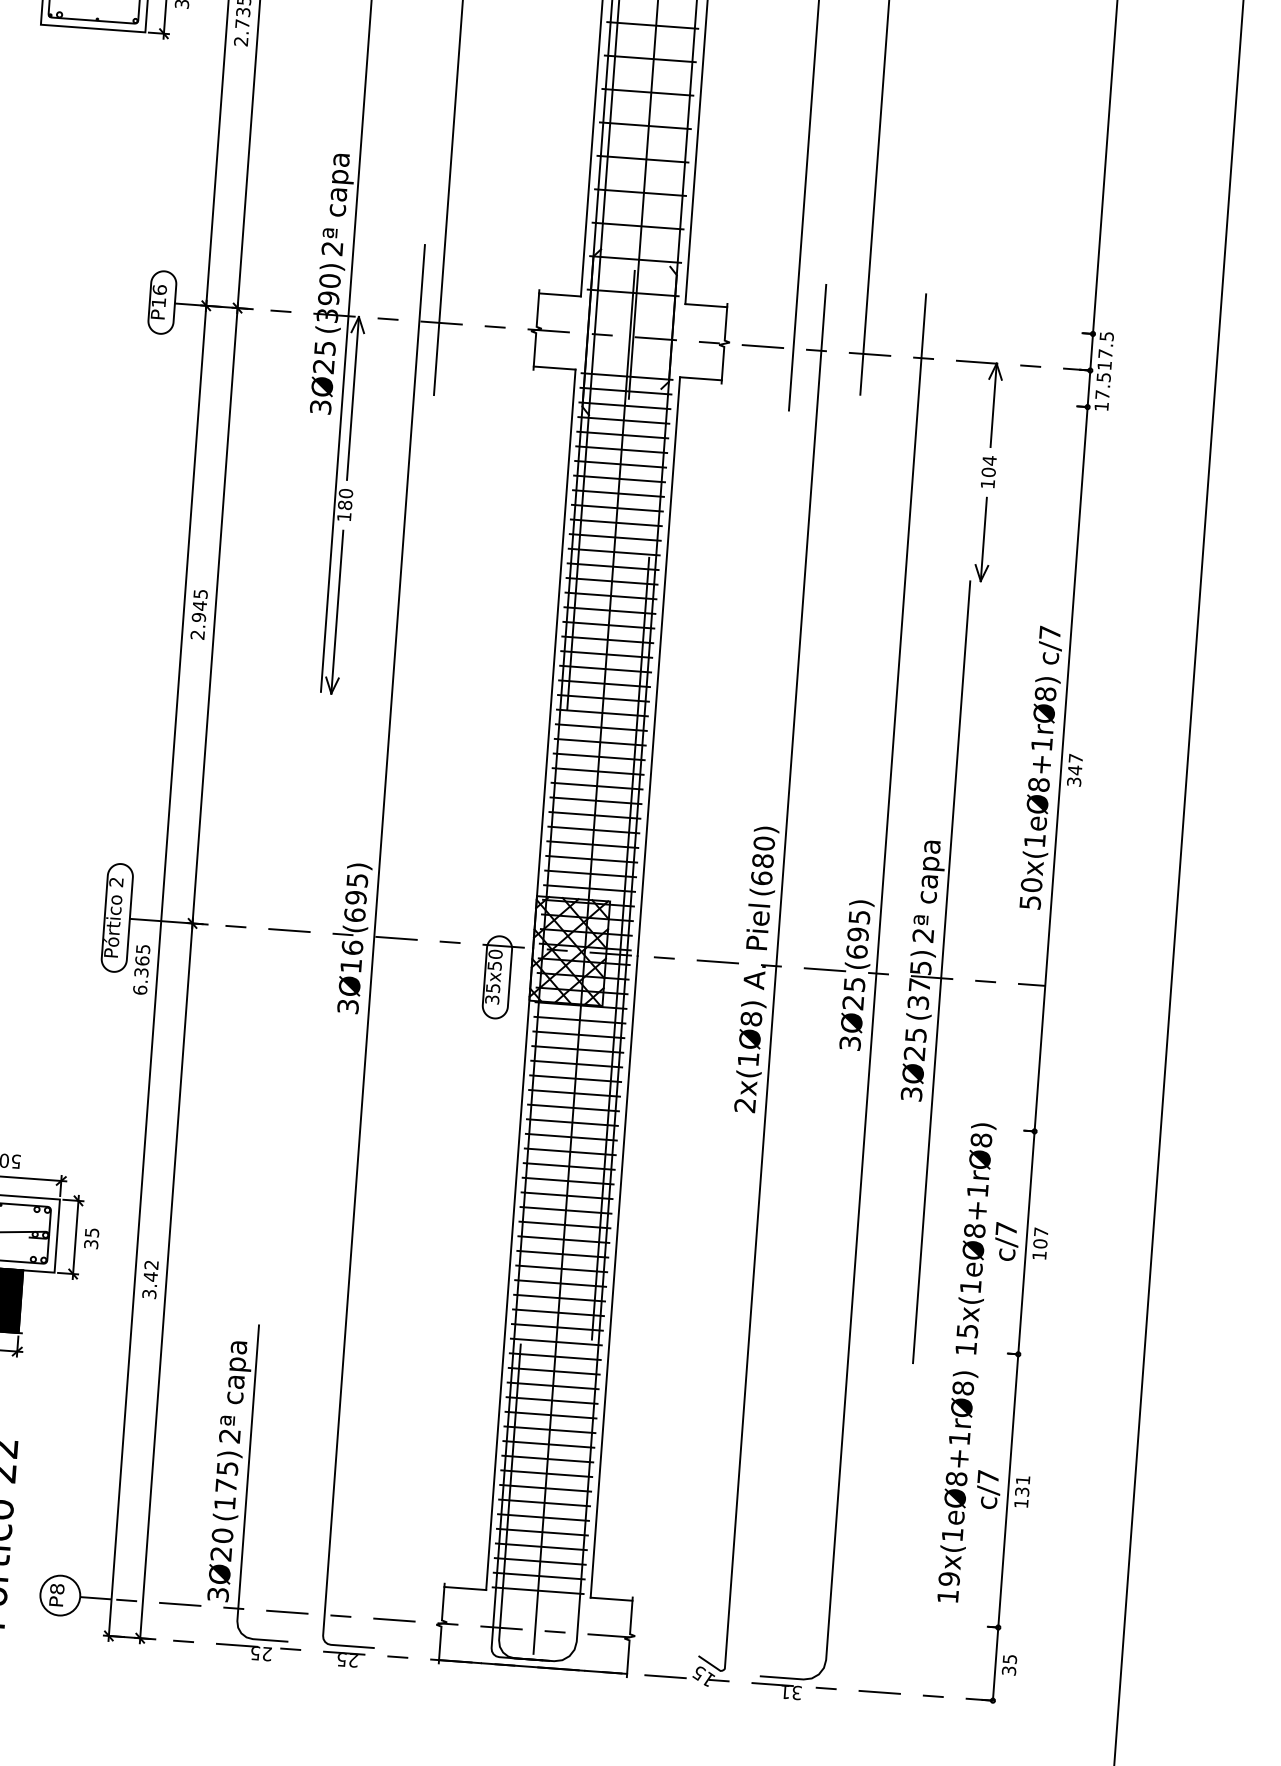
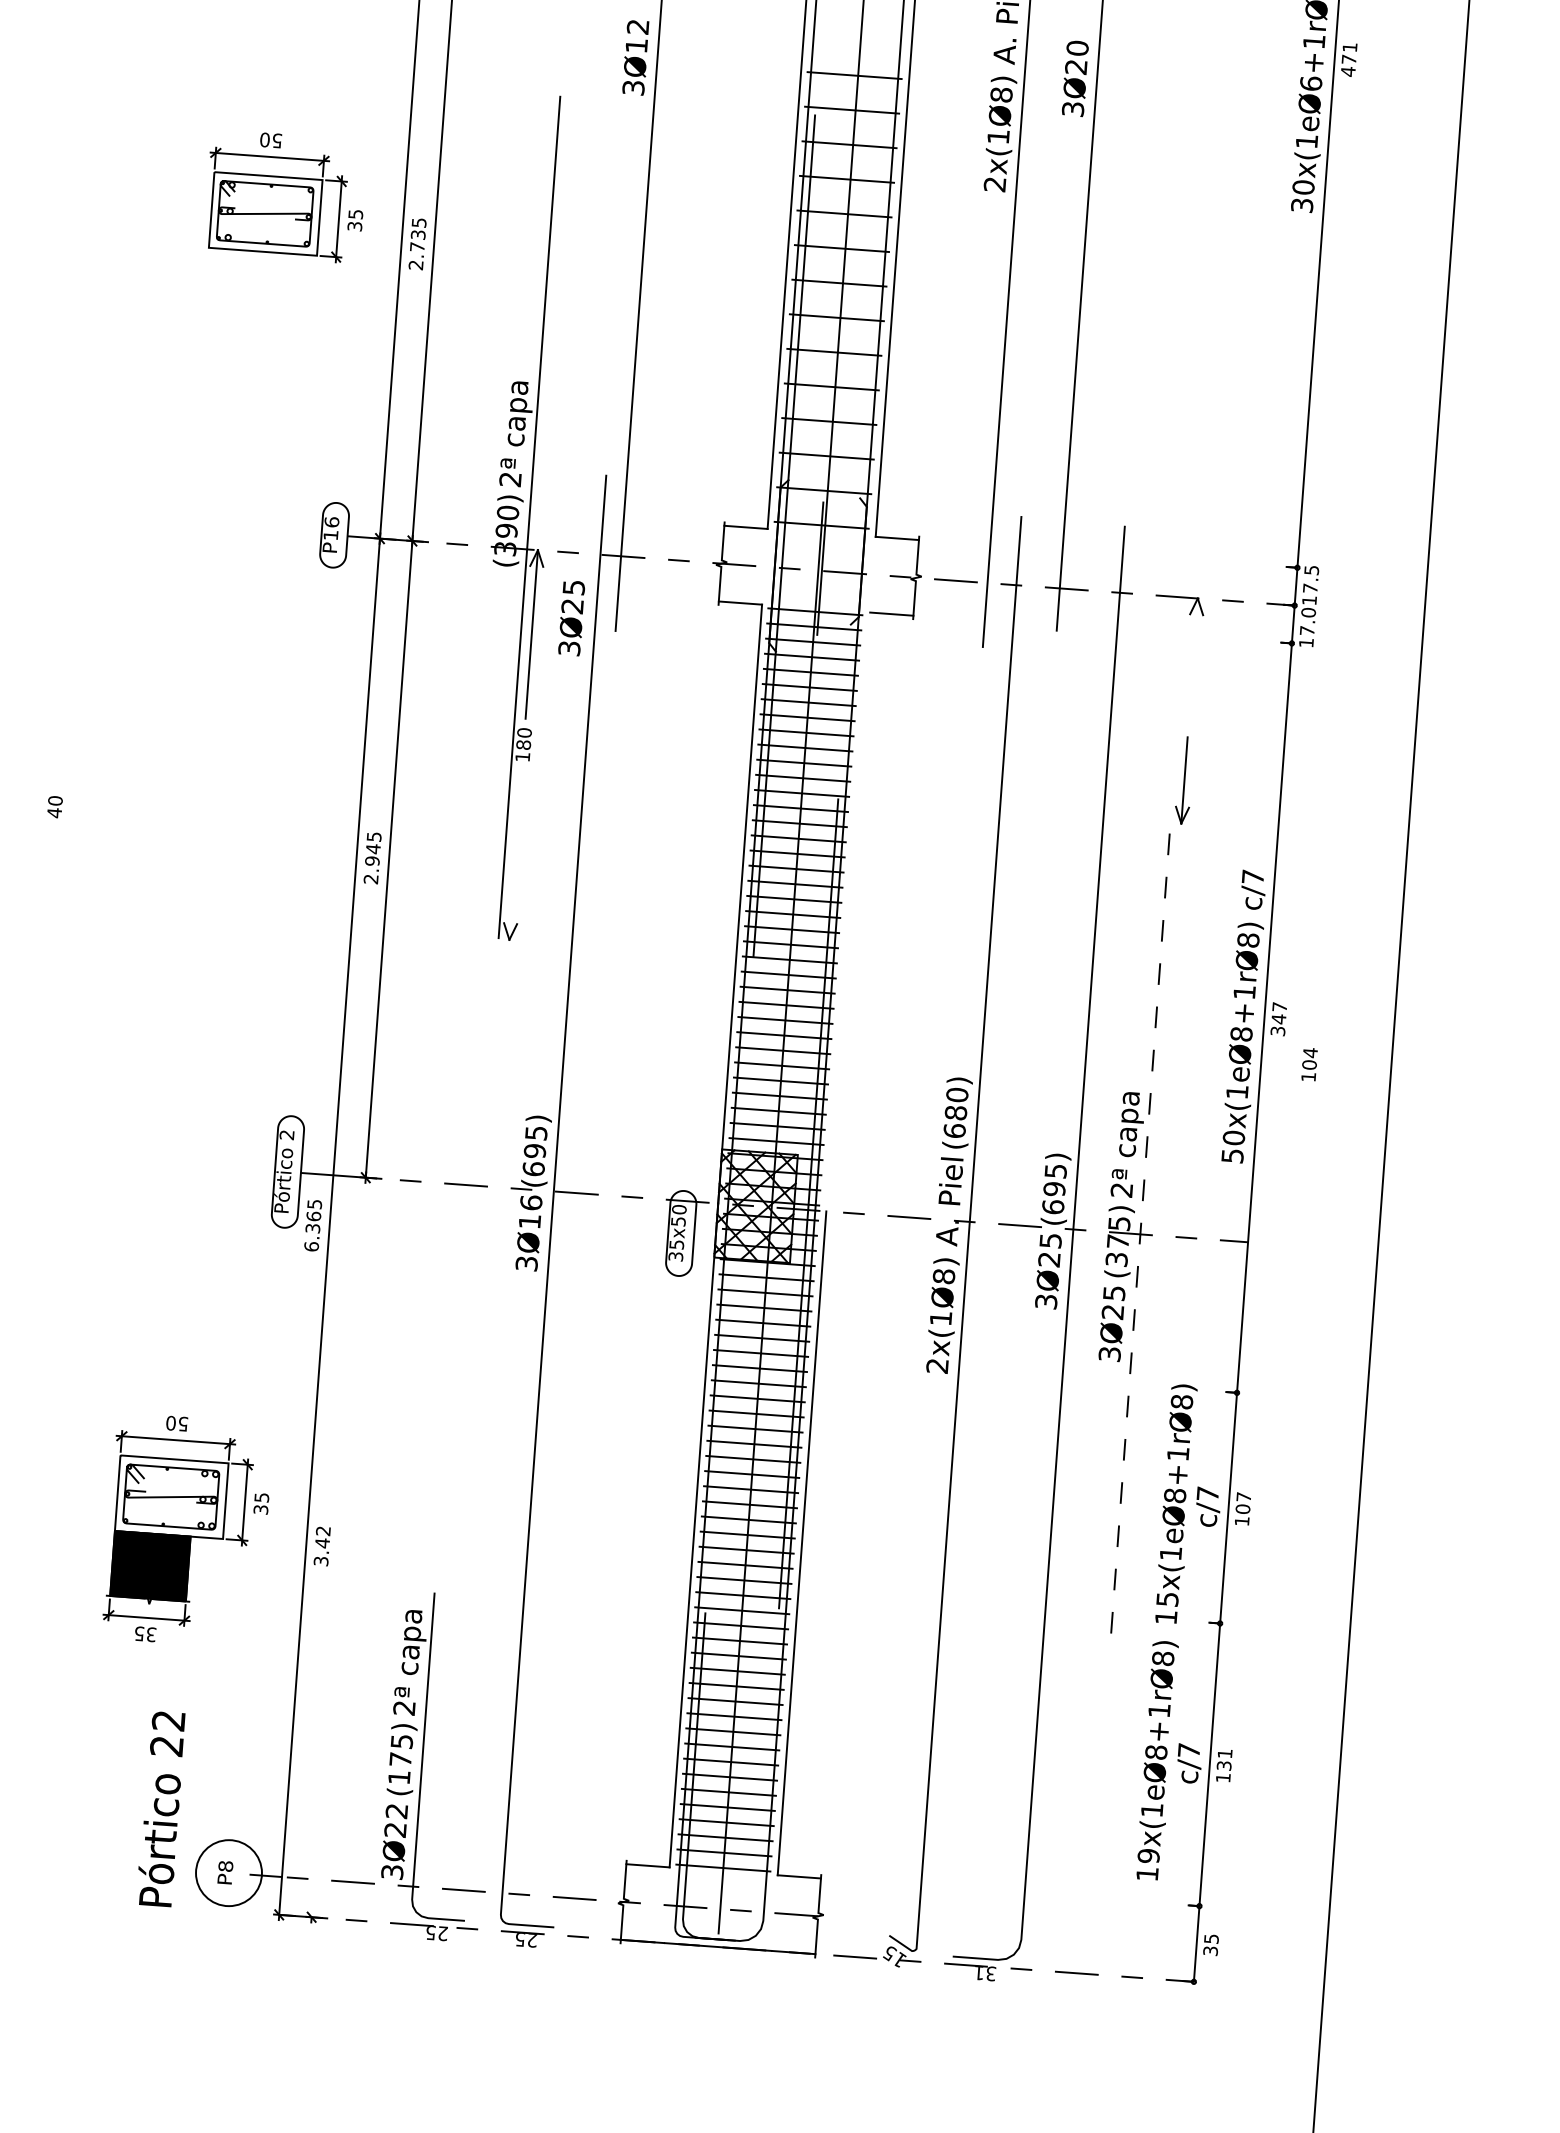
text: (1103, 377) -> (1308, 612), 17.5 -> 17.0
text: (322, 378) -> (571, 618), moved
line: (993, 405) -> (1194, 641), removed
text: (988, 471) -> (1309, 1064), moved
line: (337, 612) -> (515, 855), removed
line: (659, 666) -> (848, 911), removed
line: (941, 971) -> (1140, 1227), solid -> dashed
line: (166, 1280) -> (338, 1547), removed
text: (222, 1536) -> (396, 1811), 3Ø20 -> 3Ø22
circle: (59, 1594) -> (228, 1872), size x1.6

